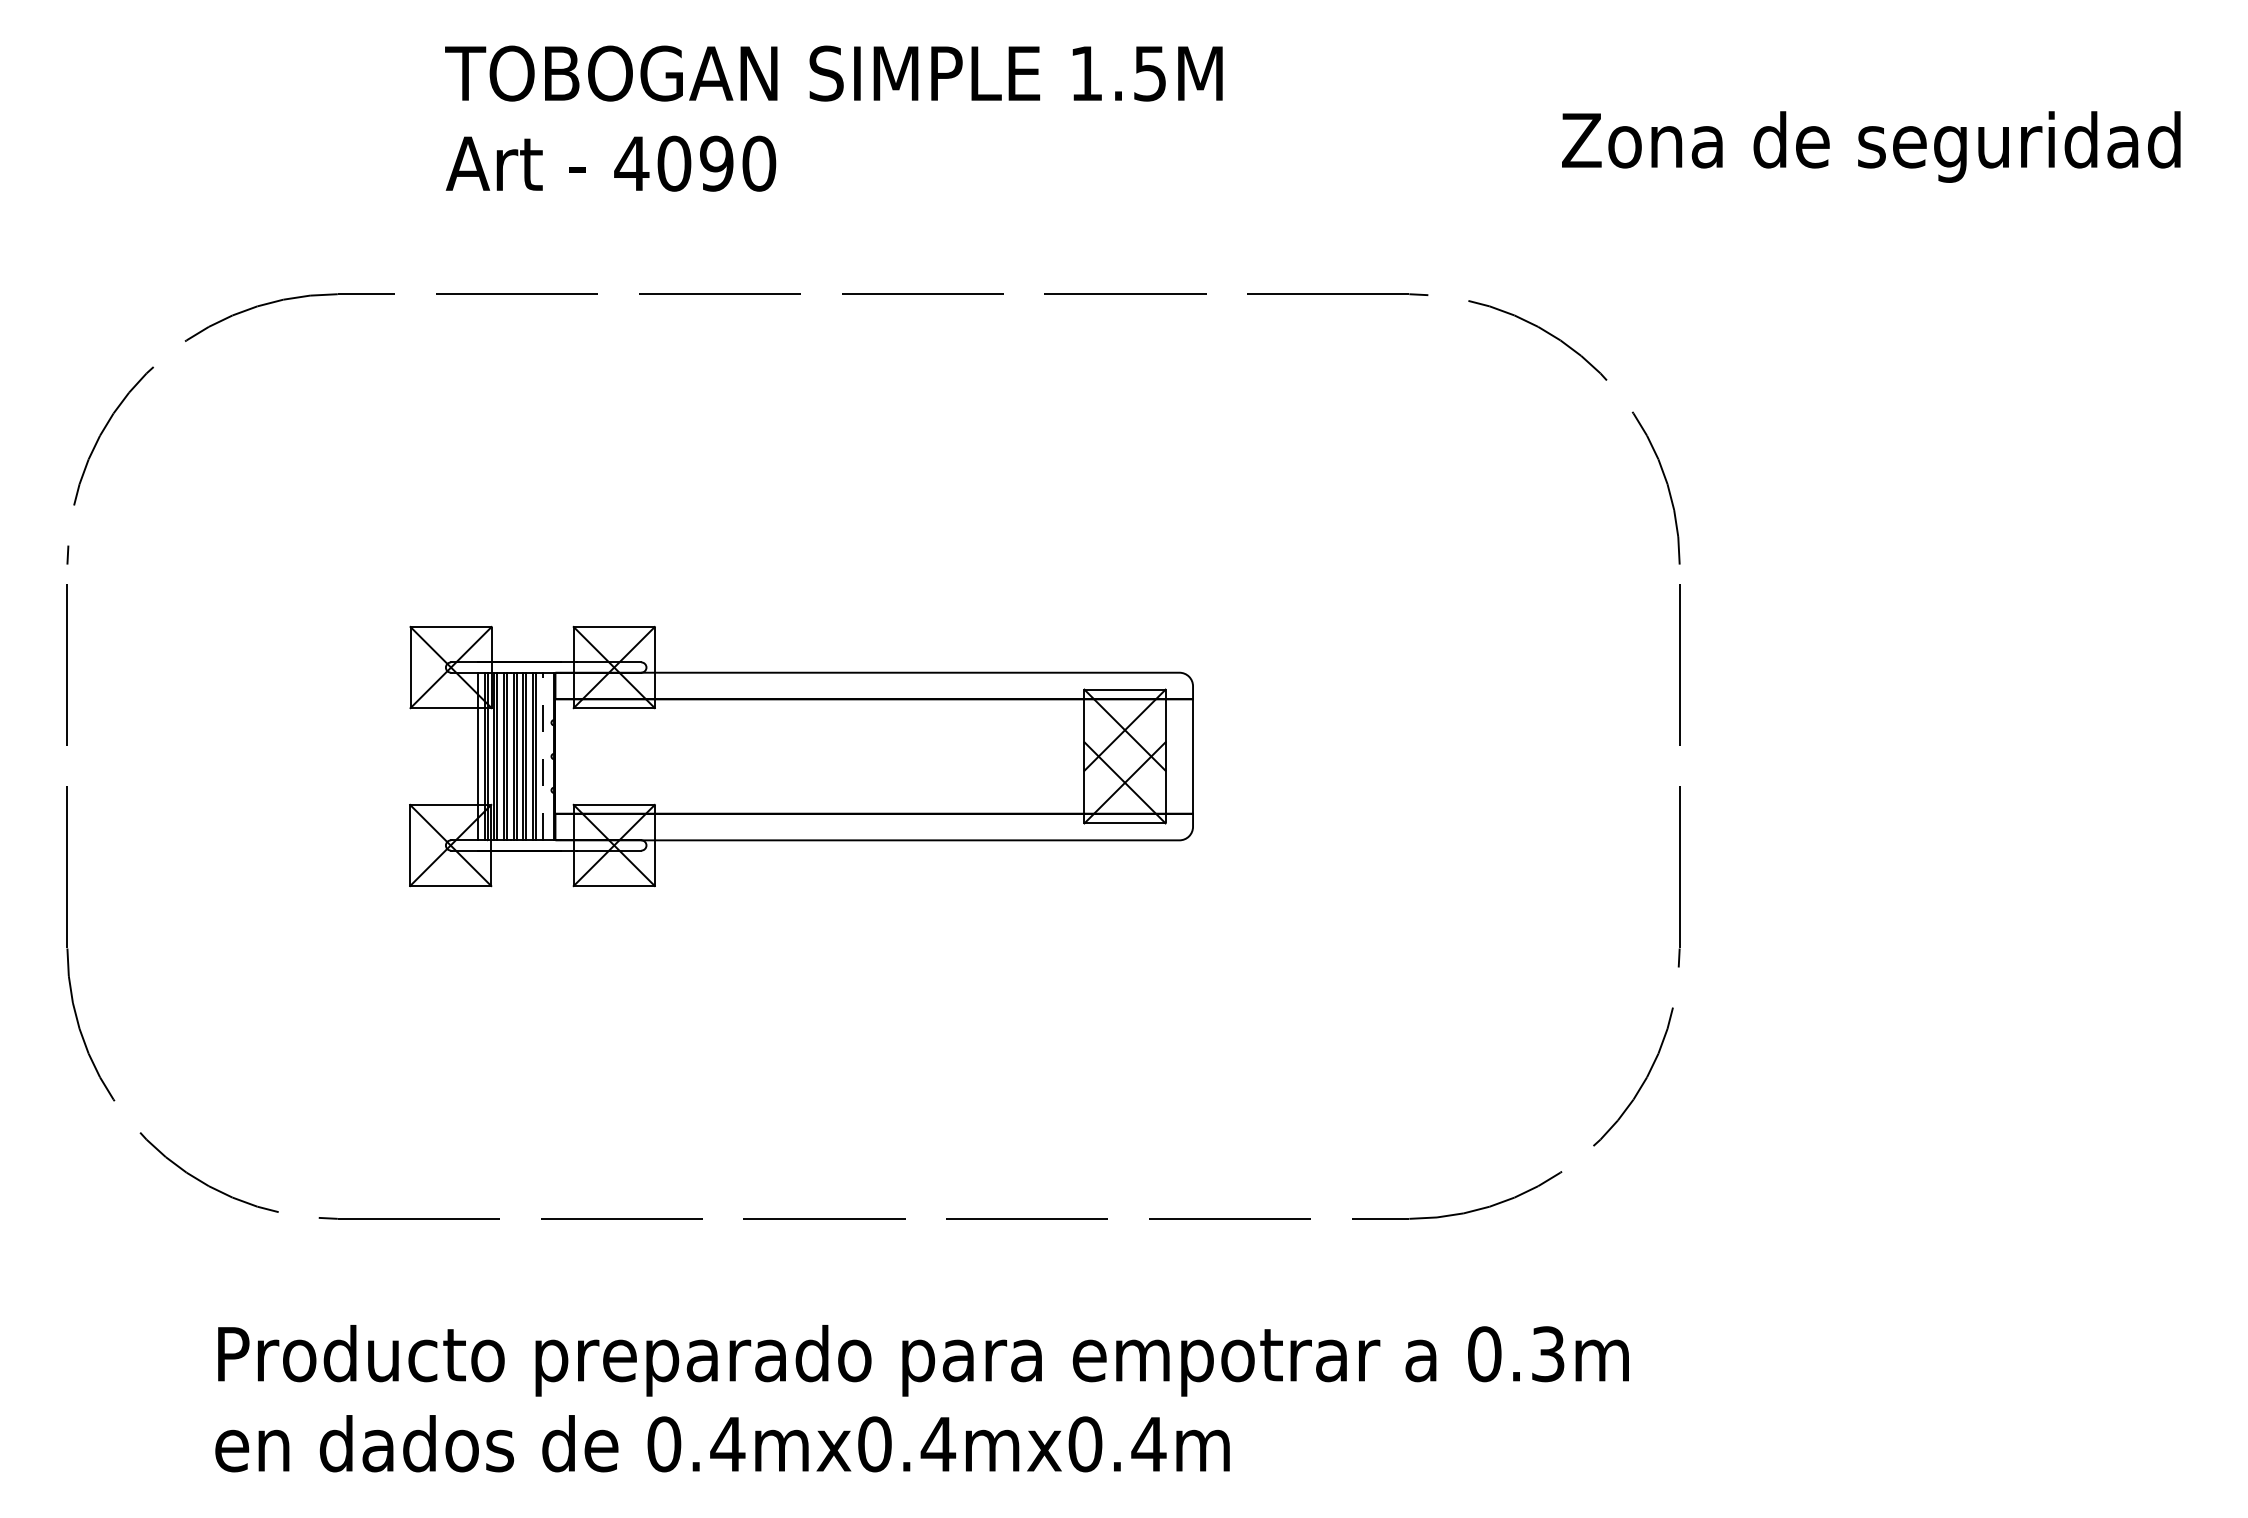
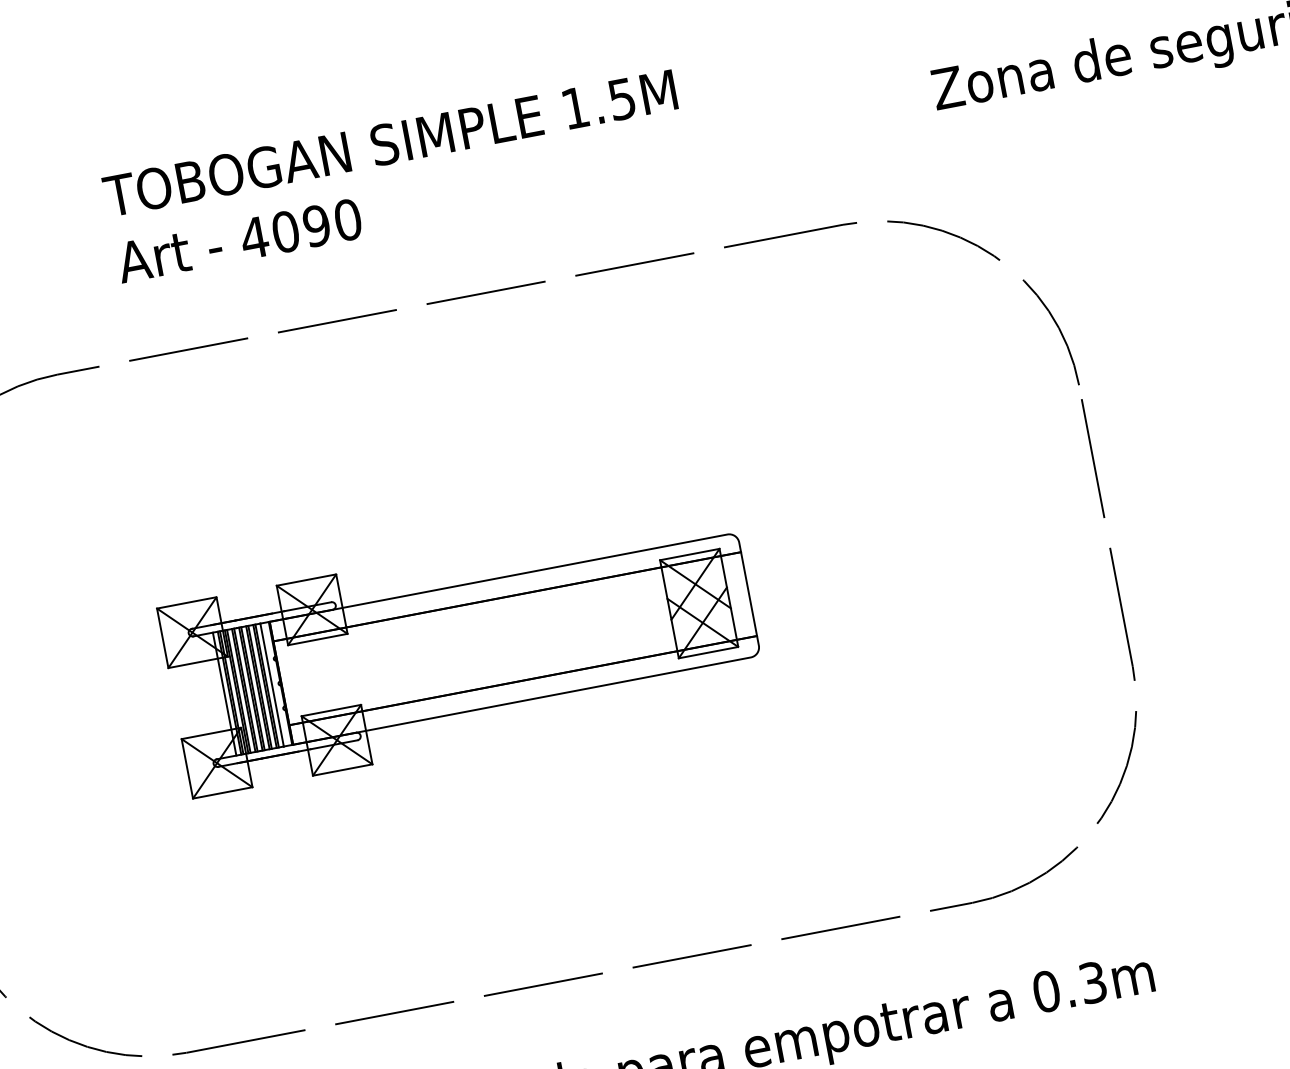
line: (542, 756) -> (271, 685), dashed -> solid

